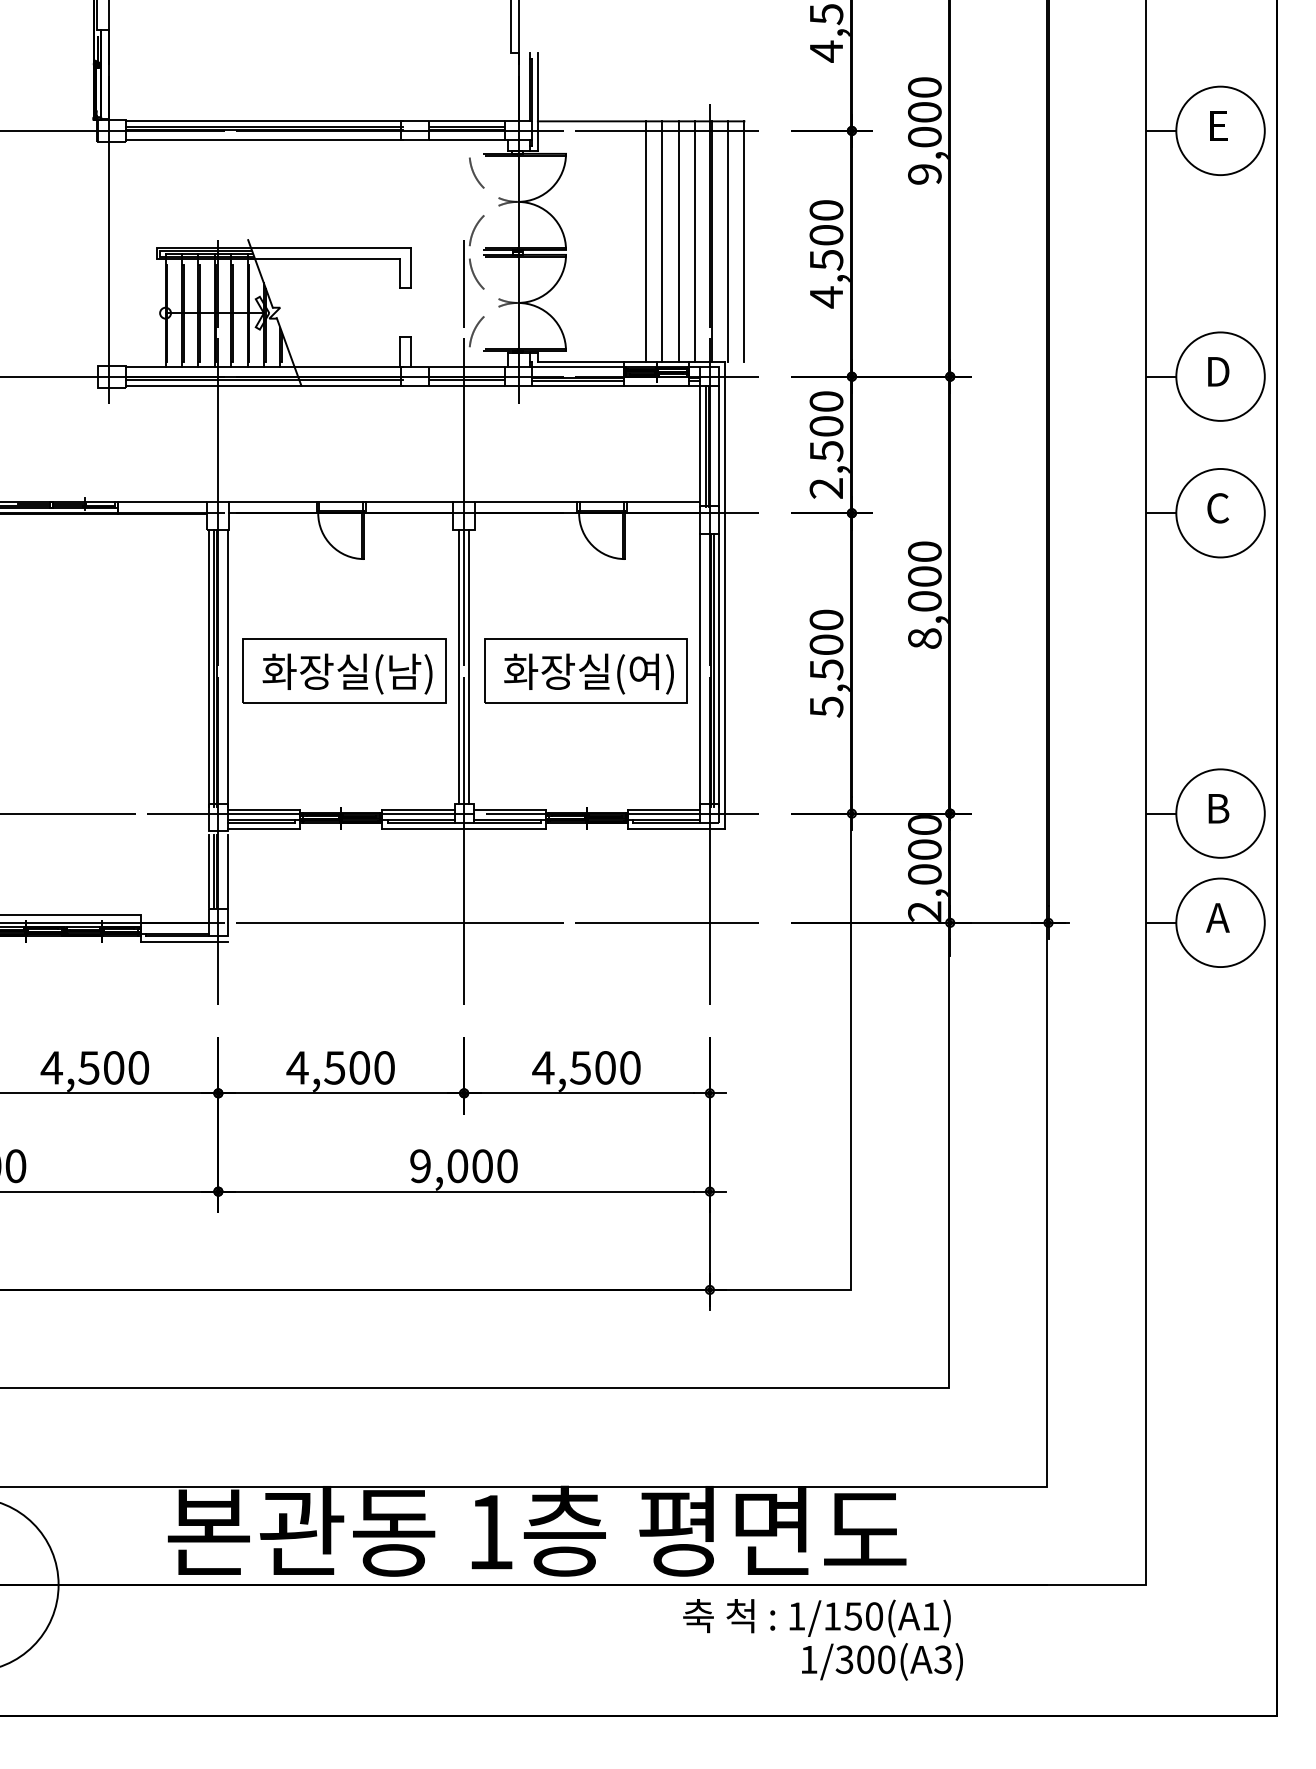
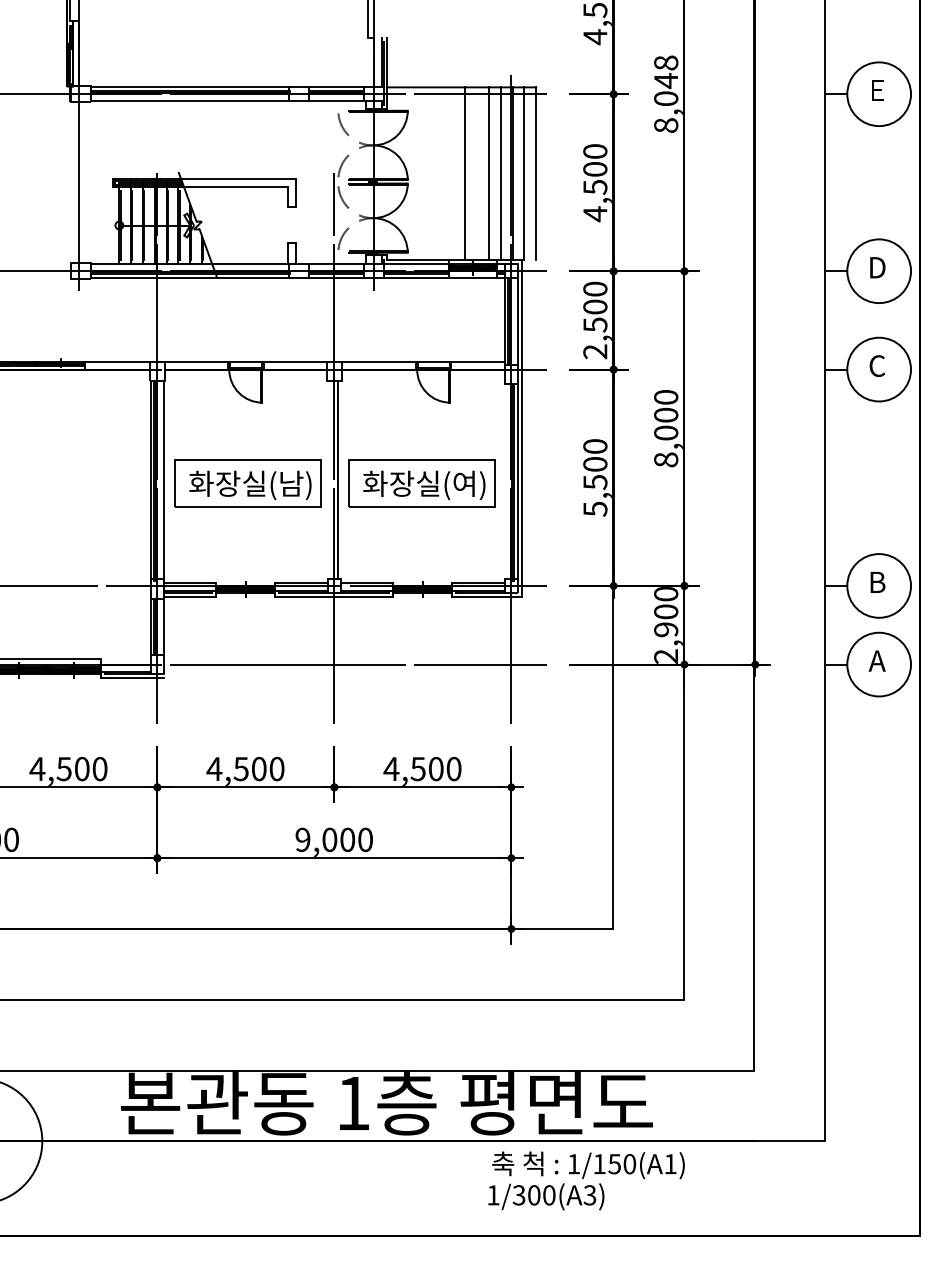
text: (924, 130) -> (665, 93), 9,000 -> 8,048
line: (662, 241) -> (477, 173), removed
line: (459, 666) -> (331, 479), removed
line: (700, 670) -> (504, 482), removed
text: (924, 874) -> (665, 629), 2,000 -> 2,900
text: (882, 1661) -> (546, 1196), moved

